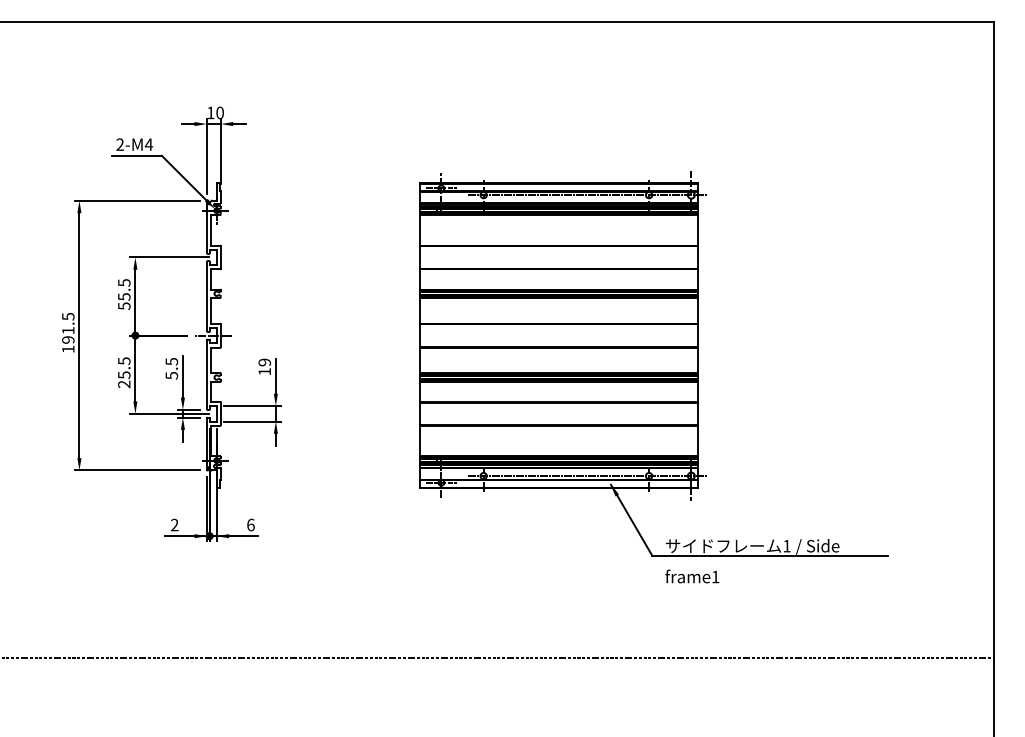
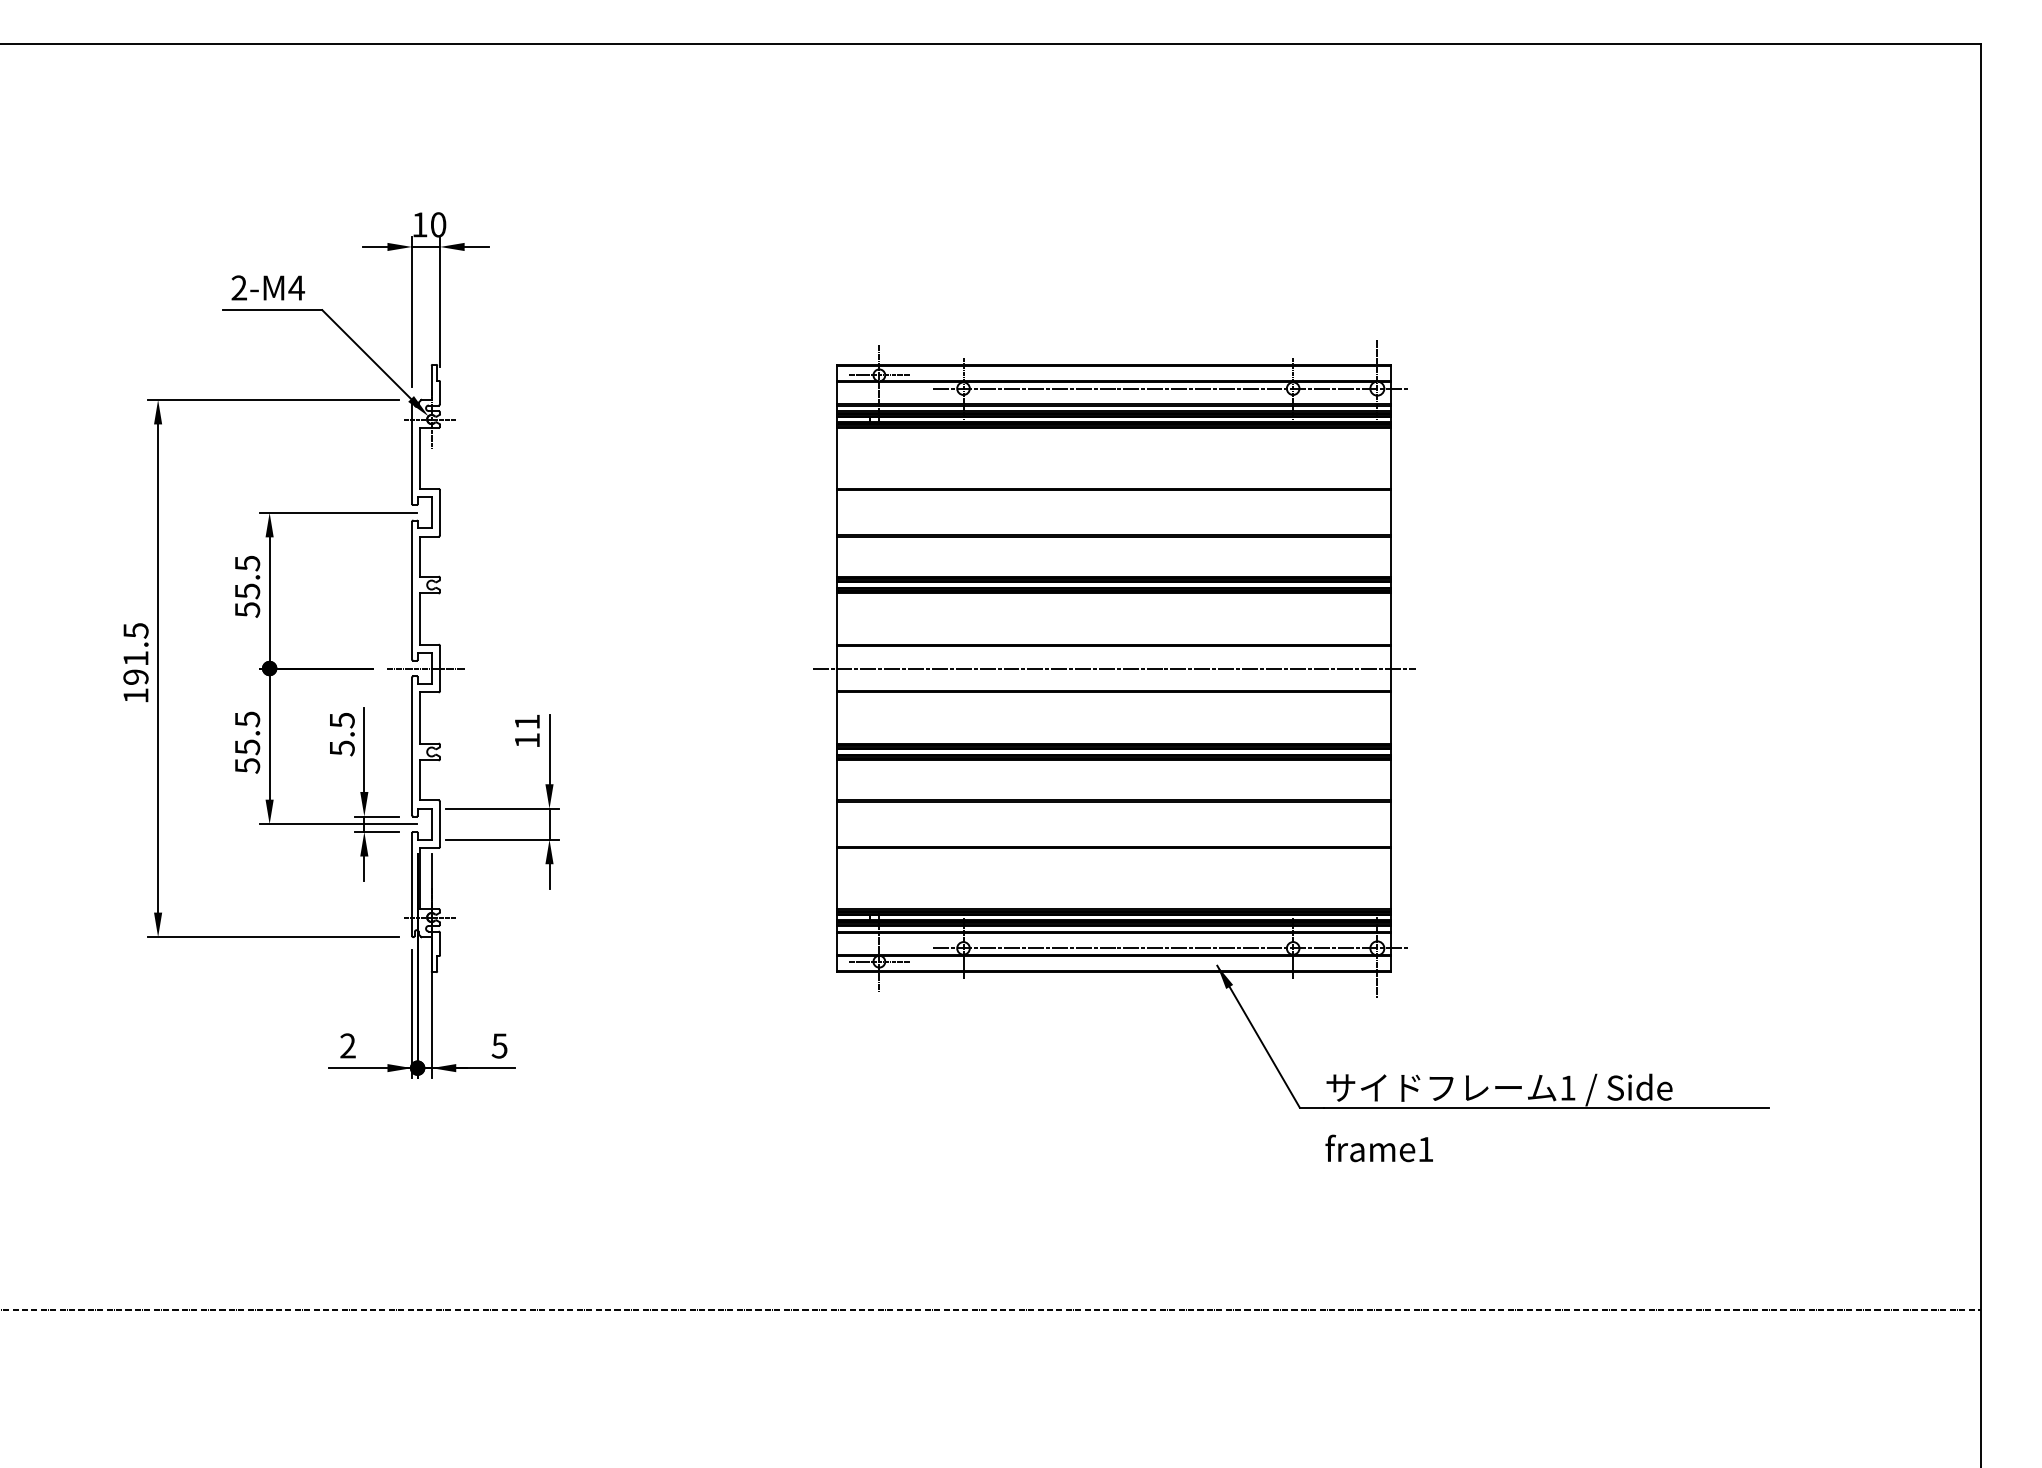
line: (558, 335) -> (1112, 668), added
text: (264, 362) -> (526, 722), 19 -> 11
text: (124, 384) -> (247, 765), 25.5 -> 55.5
text: (250, 524) -> (498, 1044), 6 -> 5

